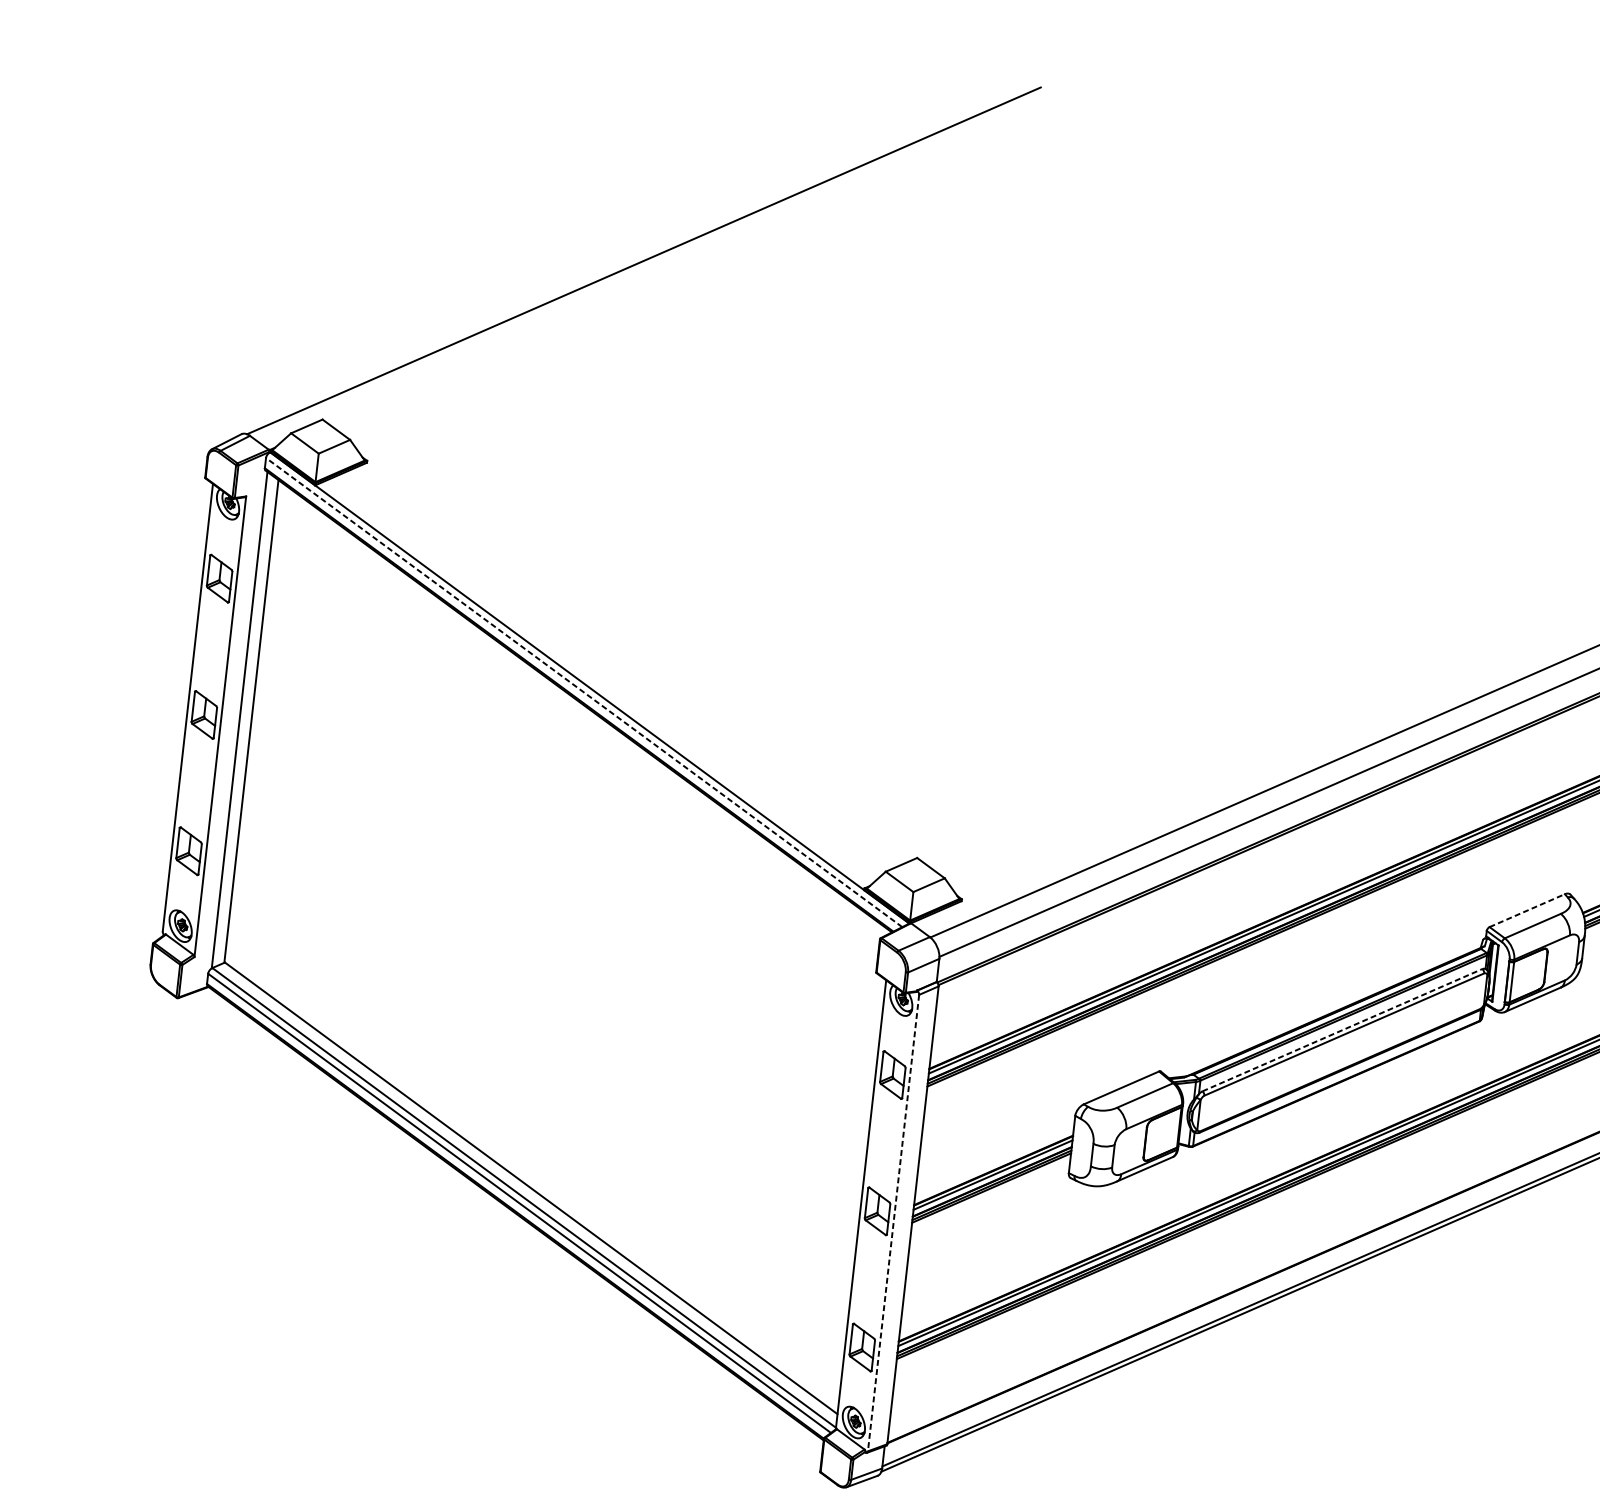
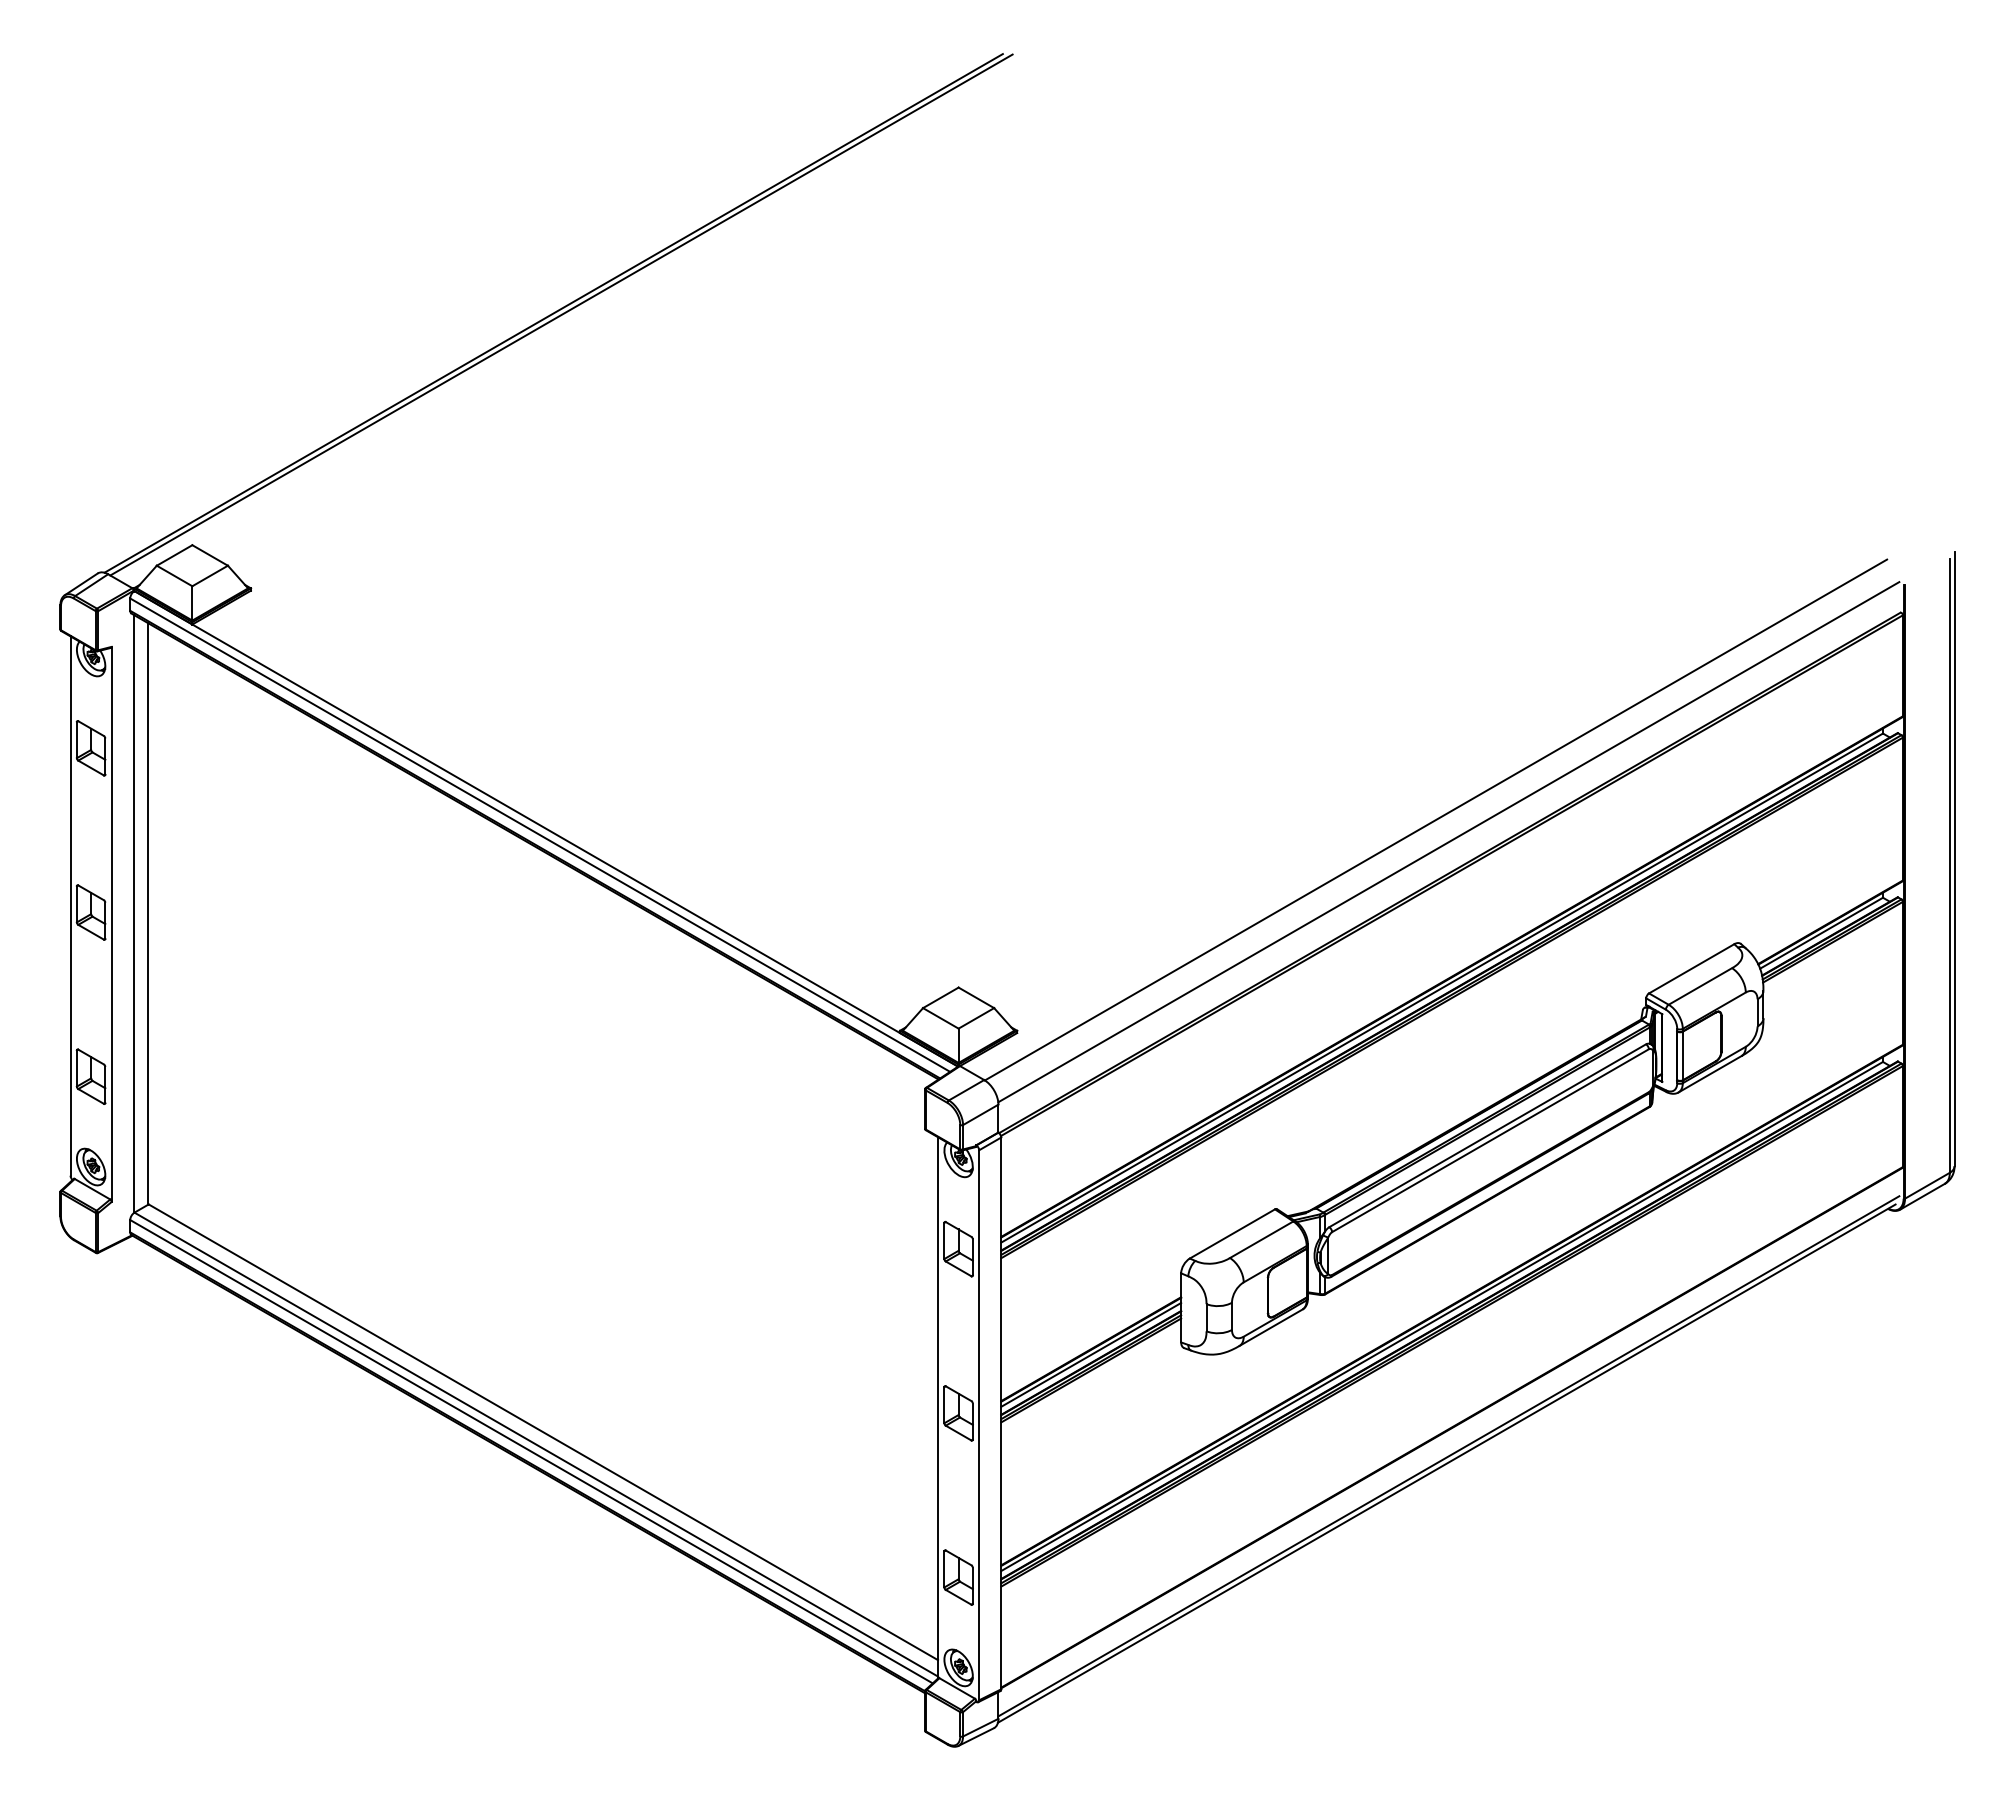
line: (650, 262) -> (561, 314), added
line: (583, 691) -> (539, 834), dashed -> solid
line: (1527, 910) -> (1692, 968), dashed -> solid
line: (1342, 1029) -> (1487, 1135), dashed -> solid
line: (893, 1223) -> (979, 1425), dashed -> solid

